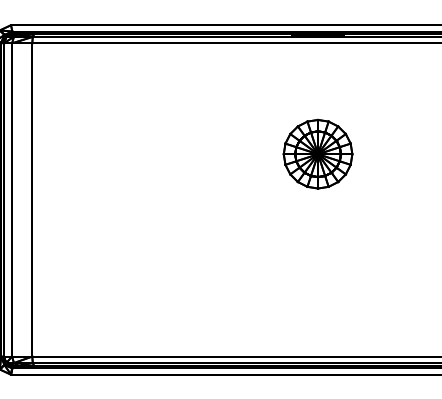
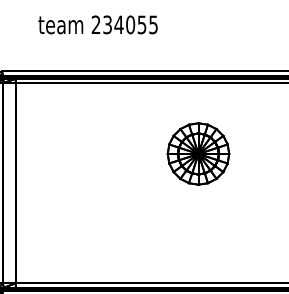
part: (318, 153) -> (198, 153), size x1.4

